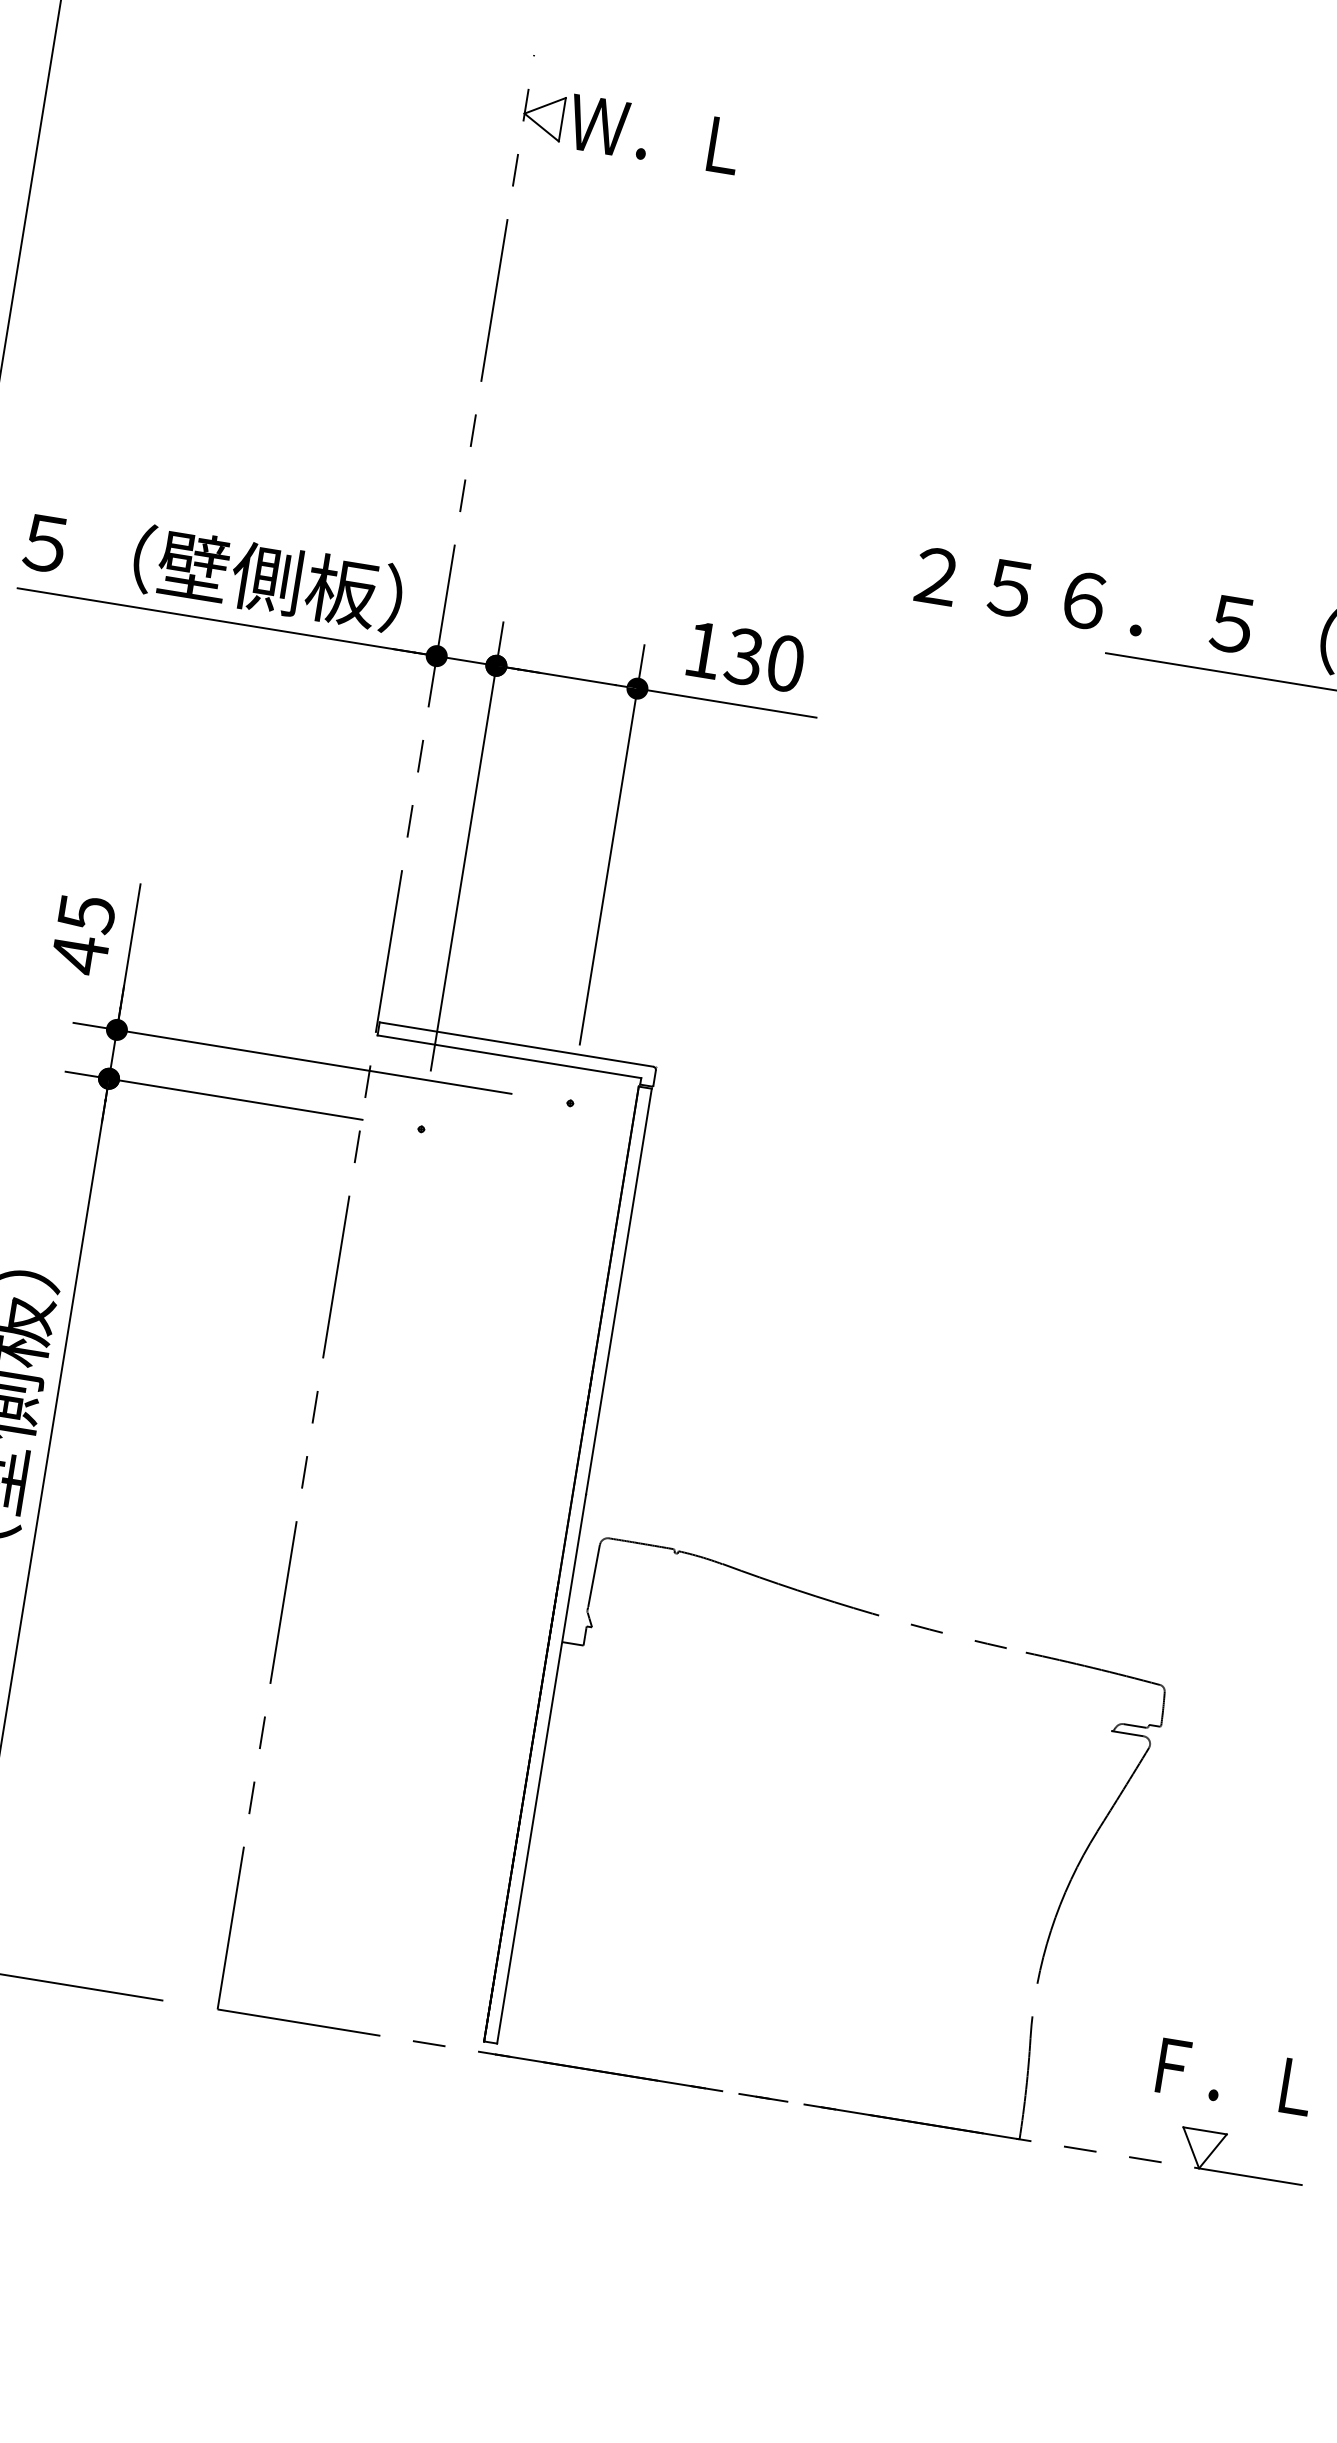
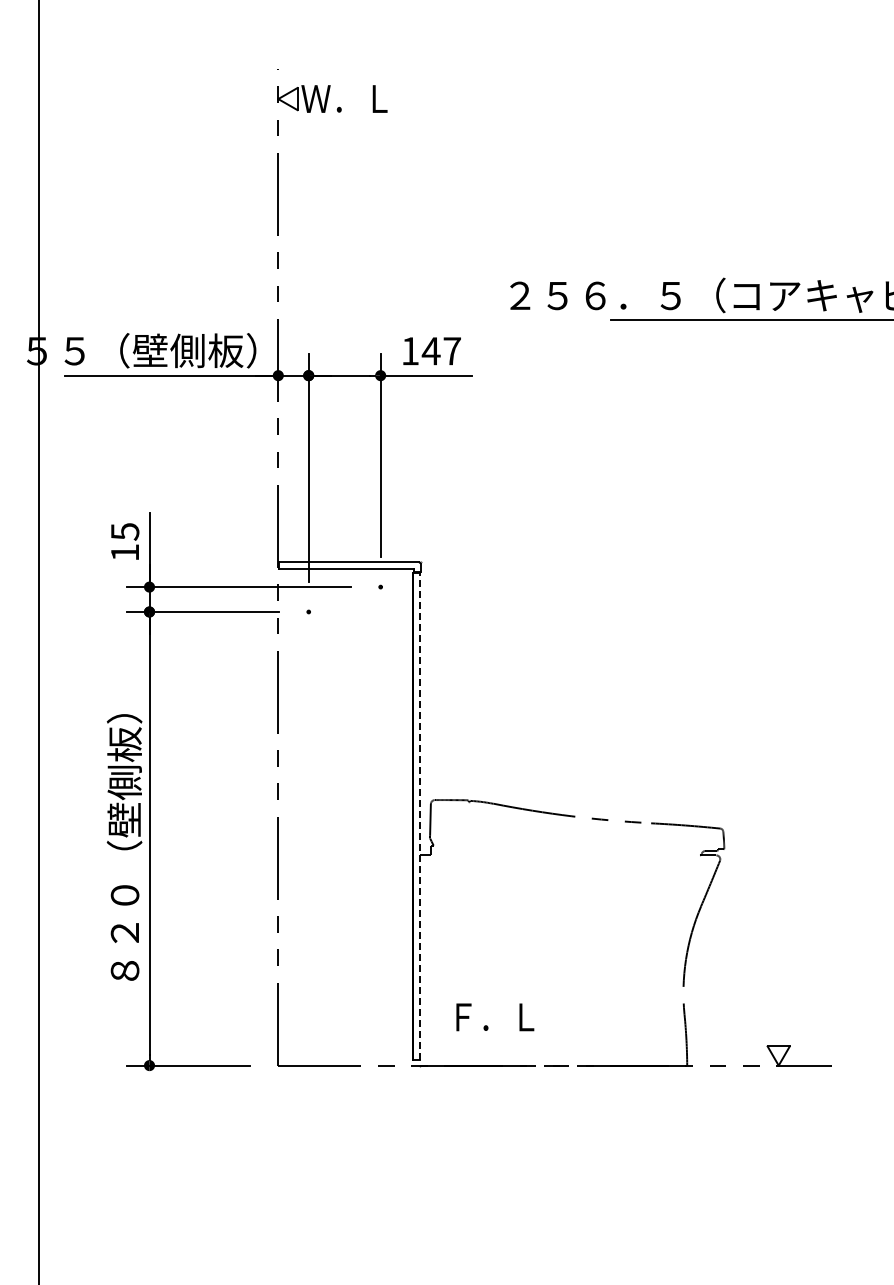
text: (762, 660) -> (440, 351), 130 -> 147
text: (78, 954) -> (124, 552), 45 -> 15
line: (573, 1565) -> (419, 816), solid -> dashed
text: (1235, 2077) -> (495, 1017), moved

